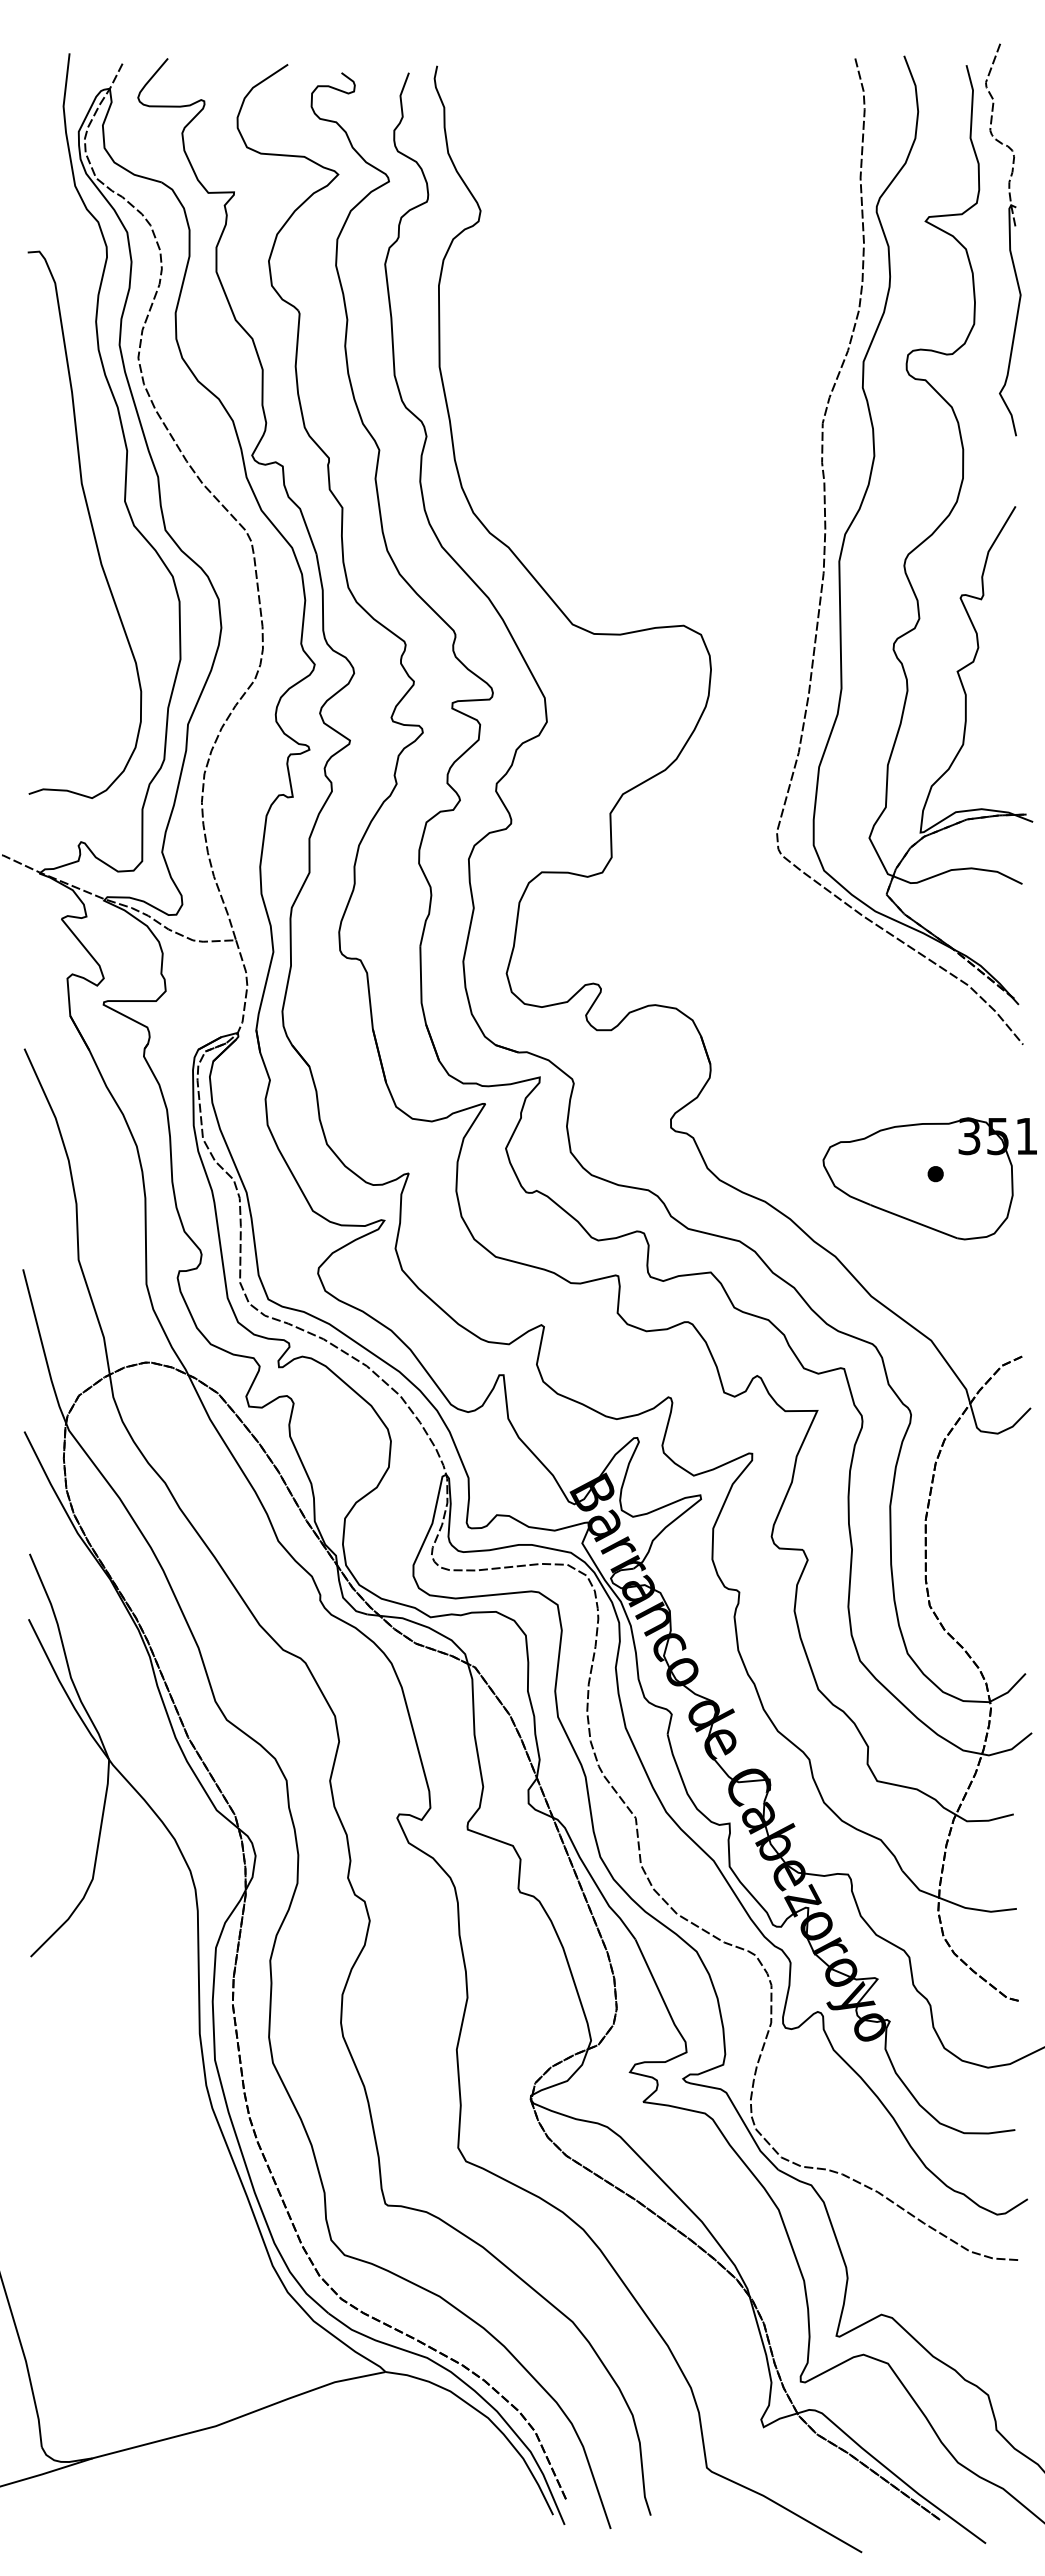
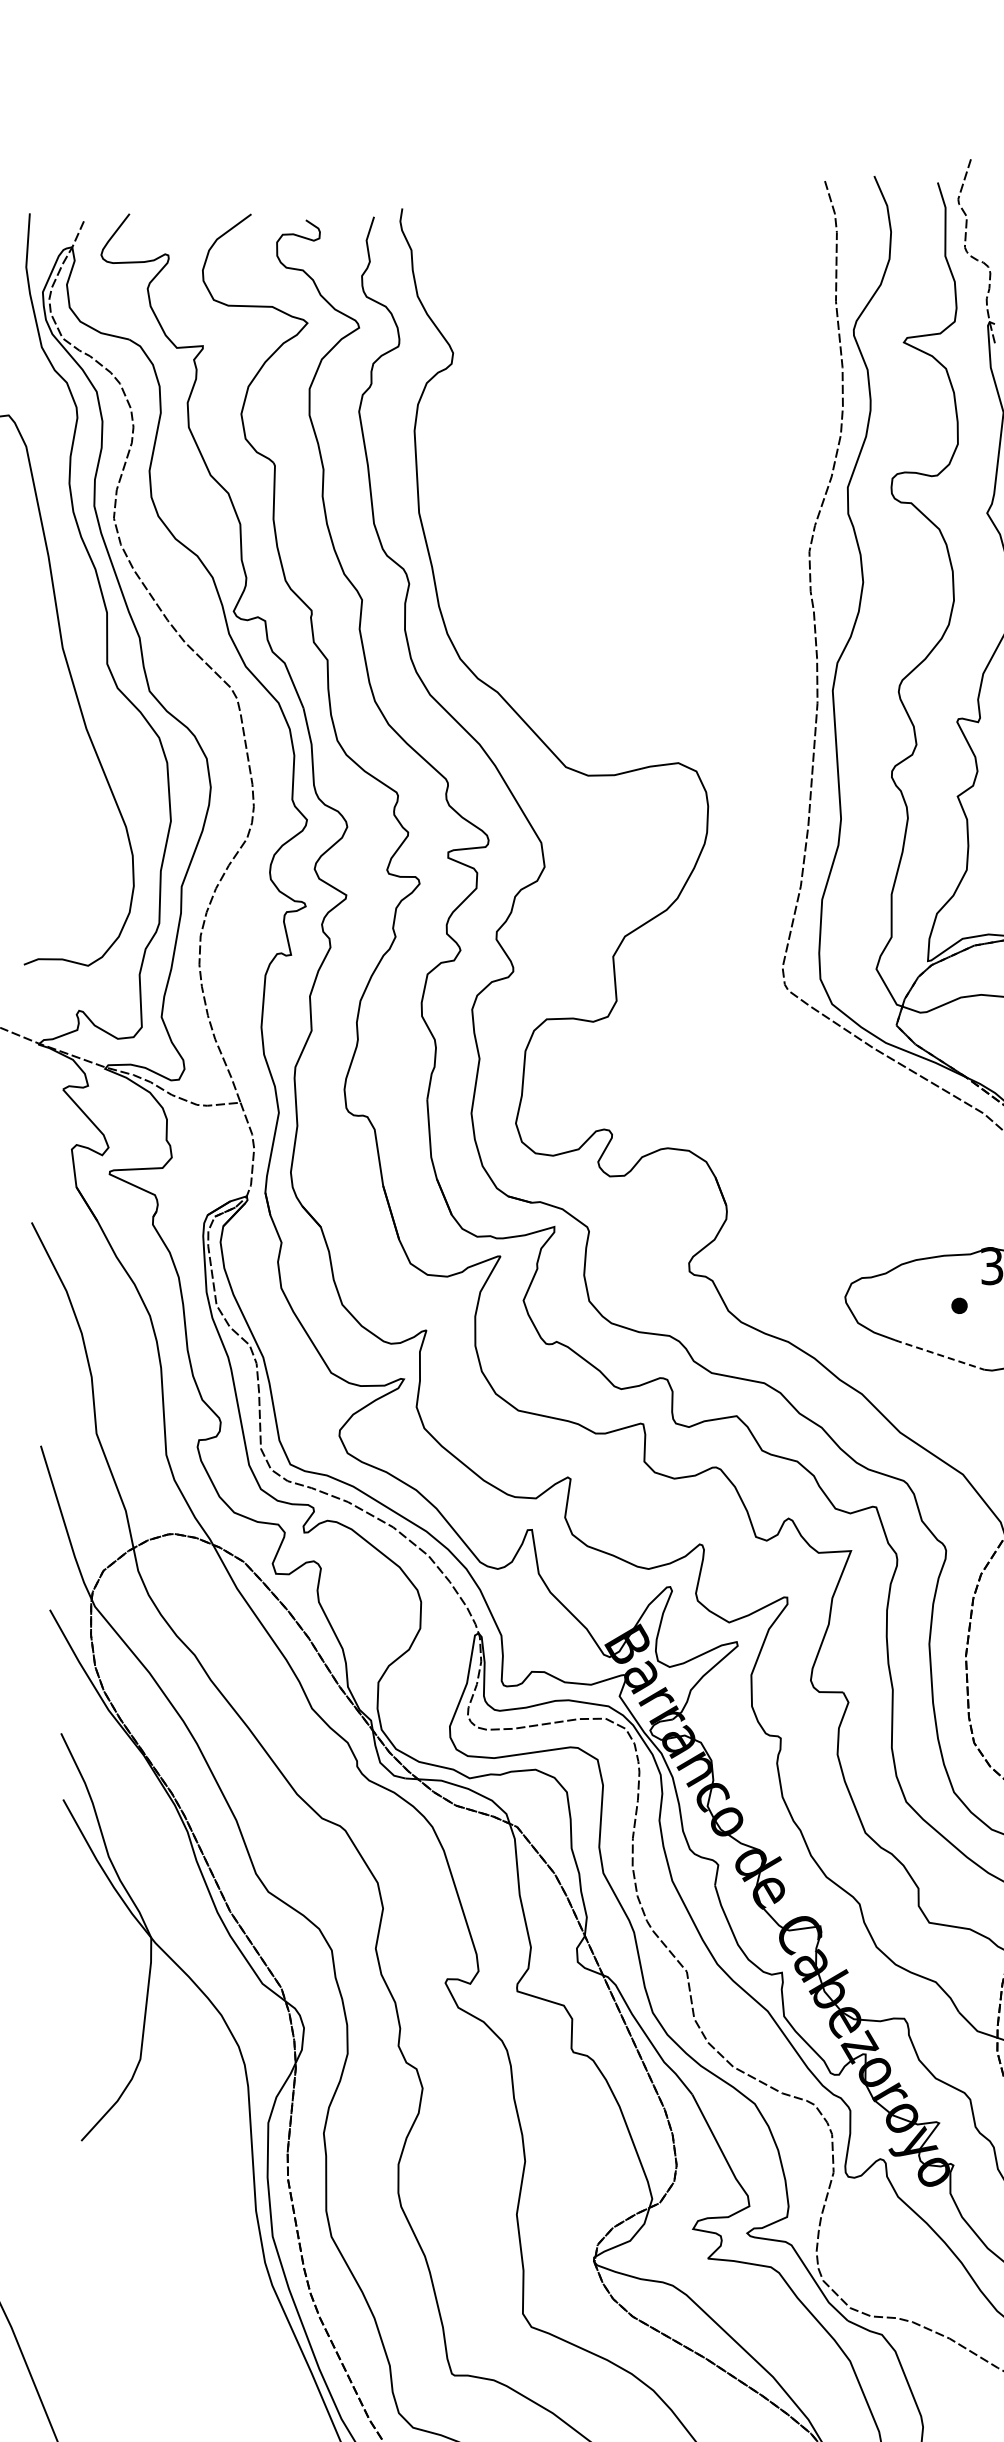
line: (913, 1221) -> (939, 1354), solid -> dashed

